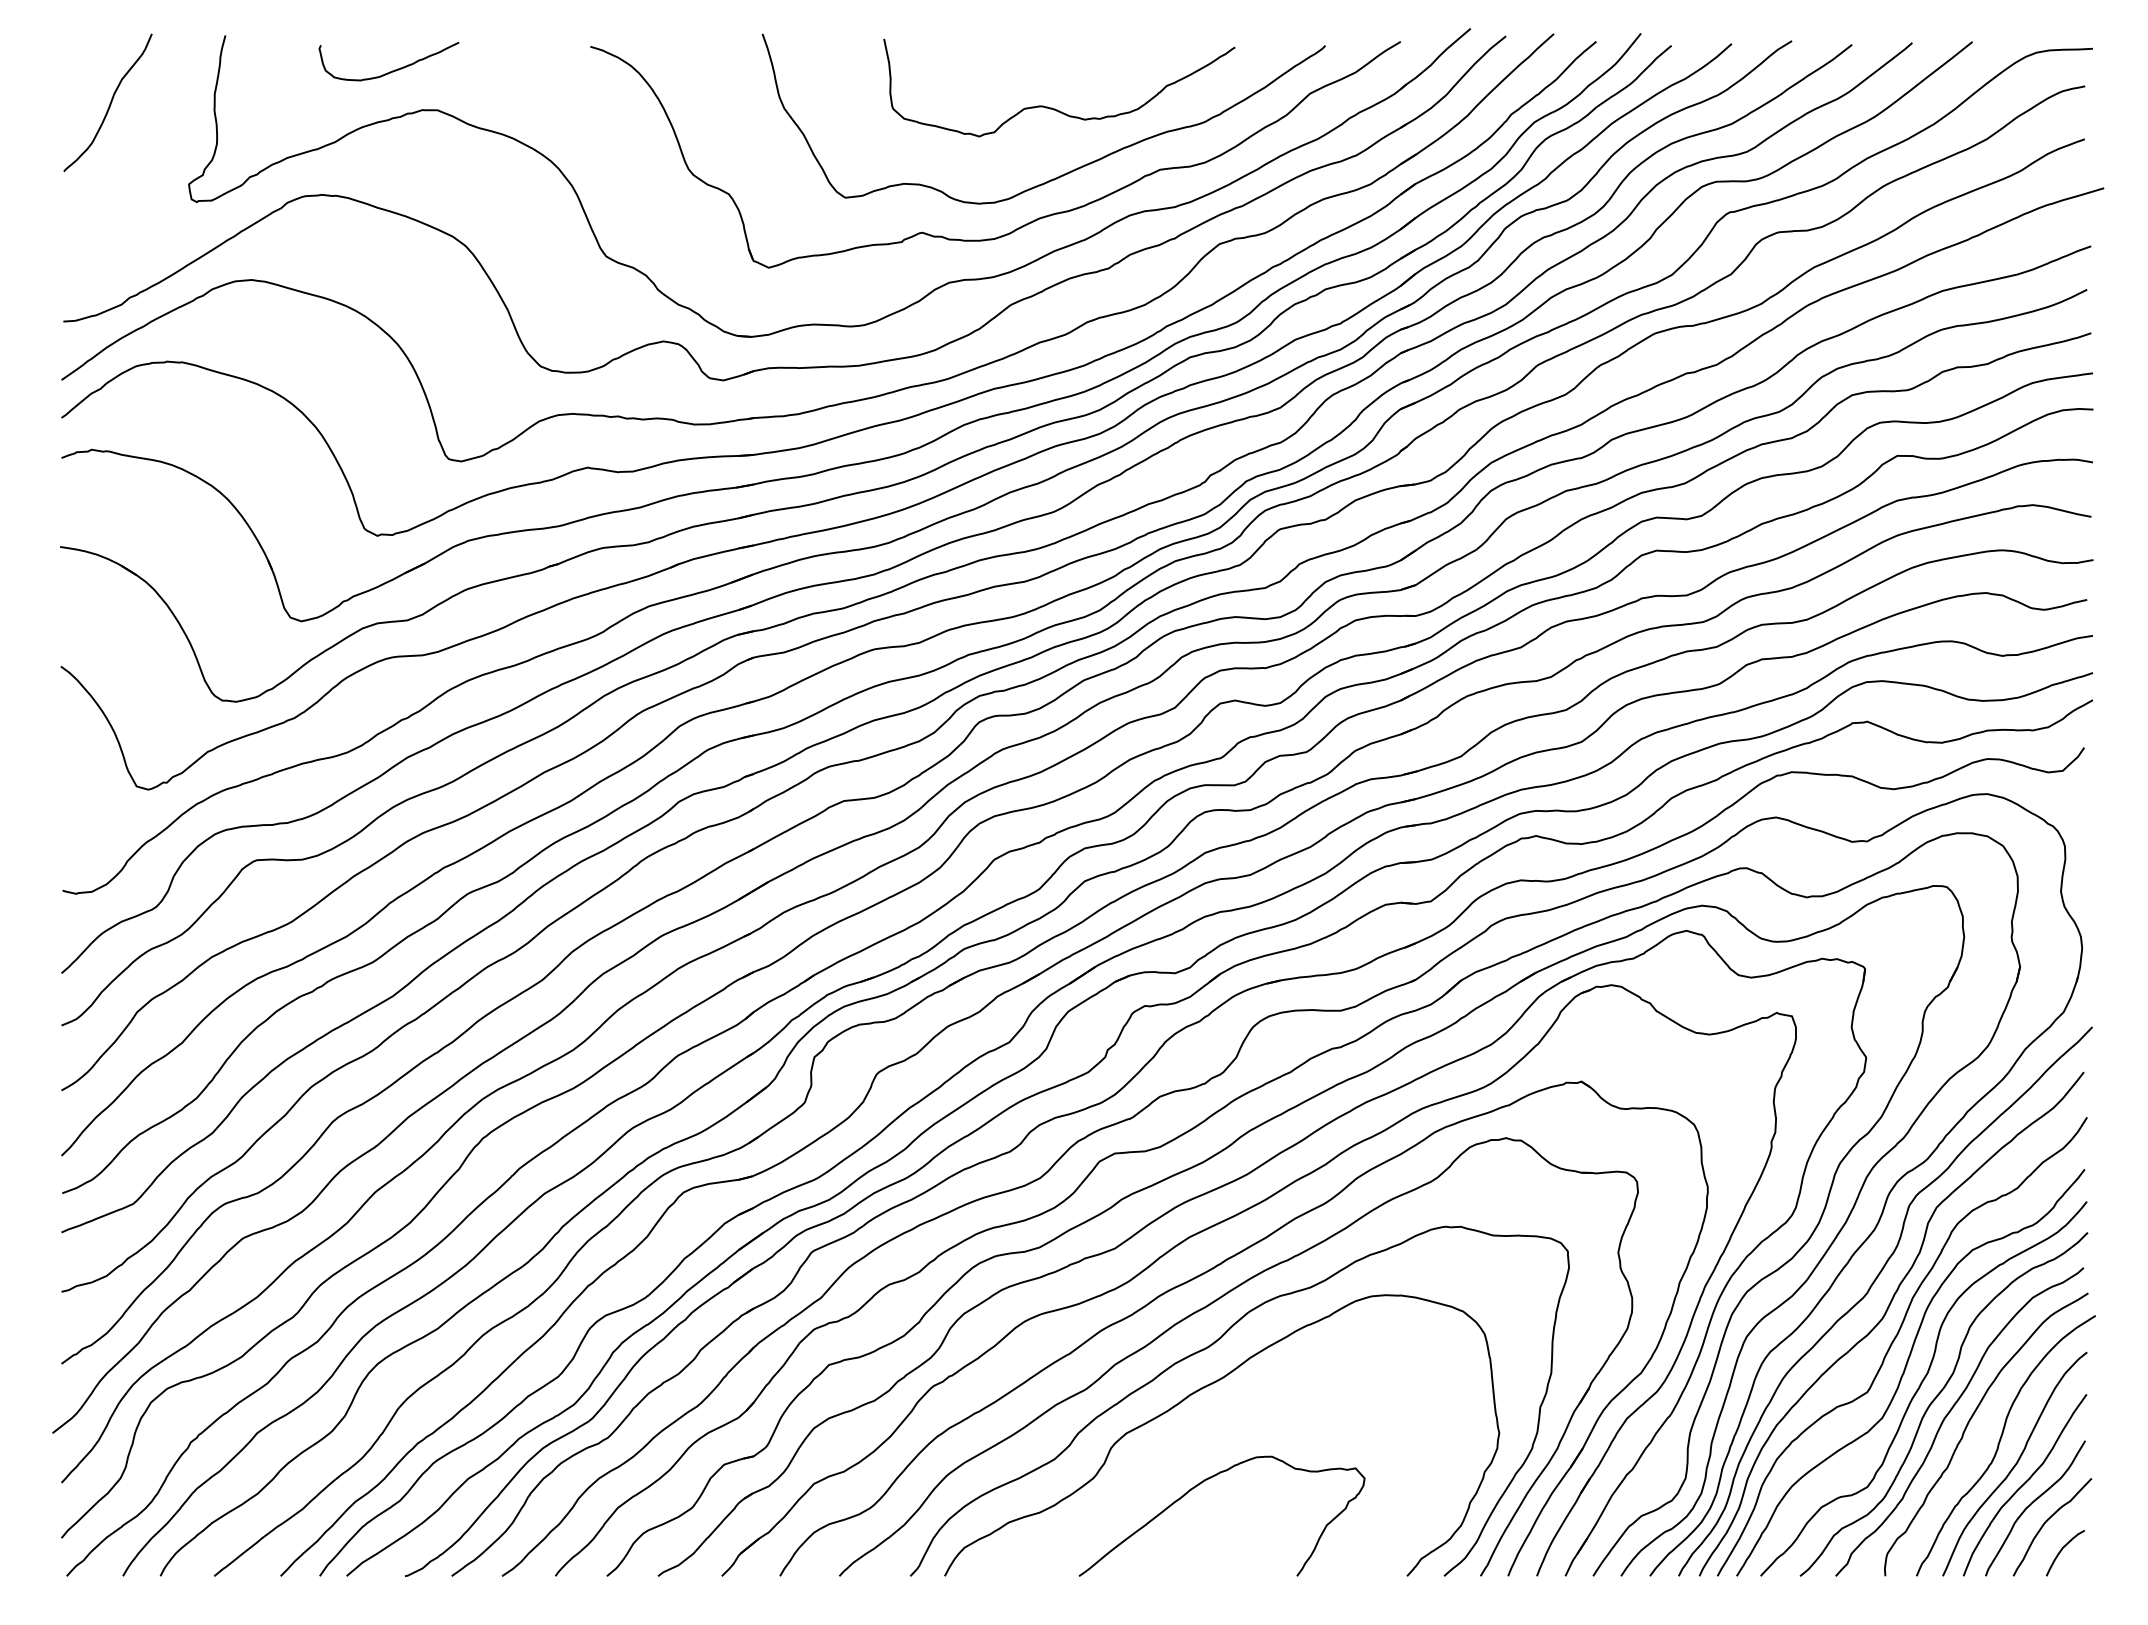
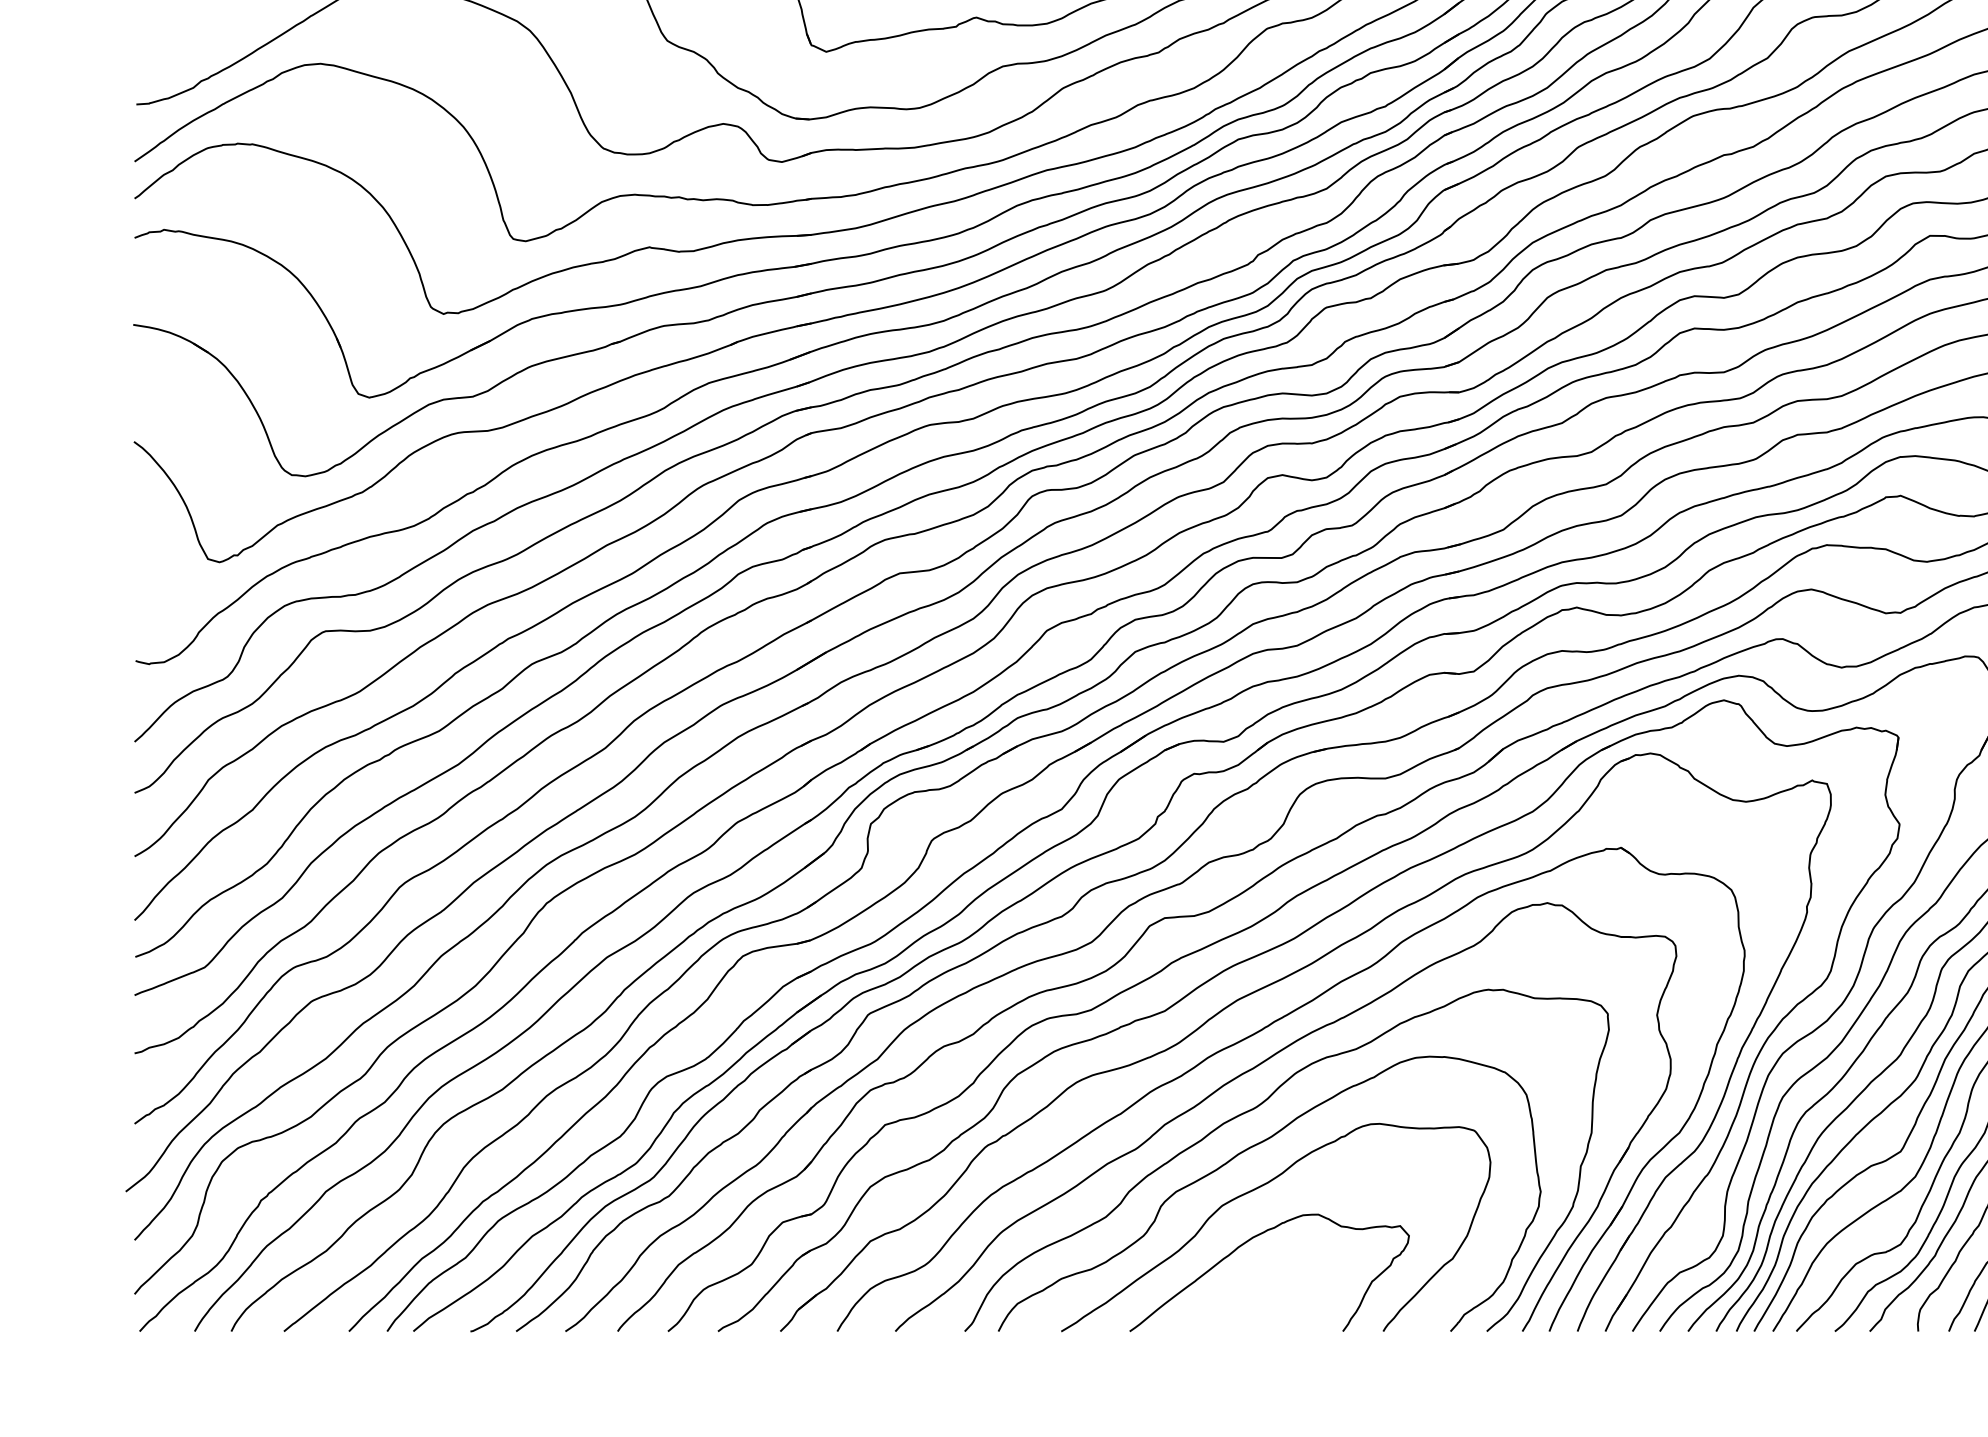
curve: (1208, 1431) -> (1256, 1189), added

